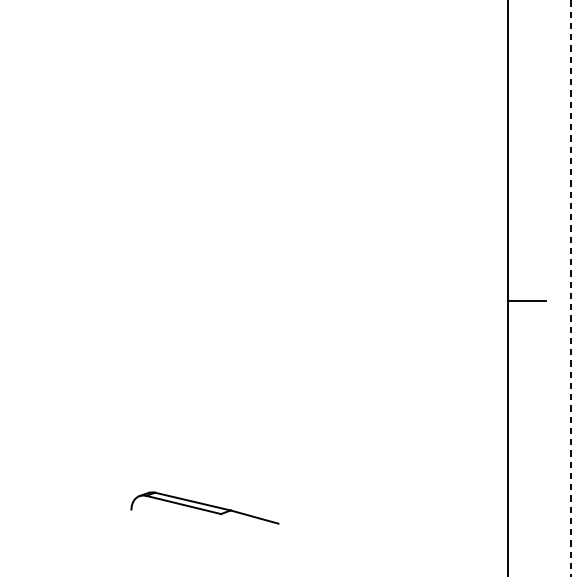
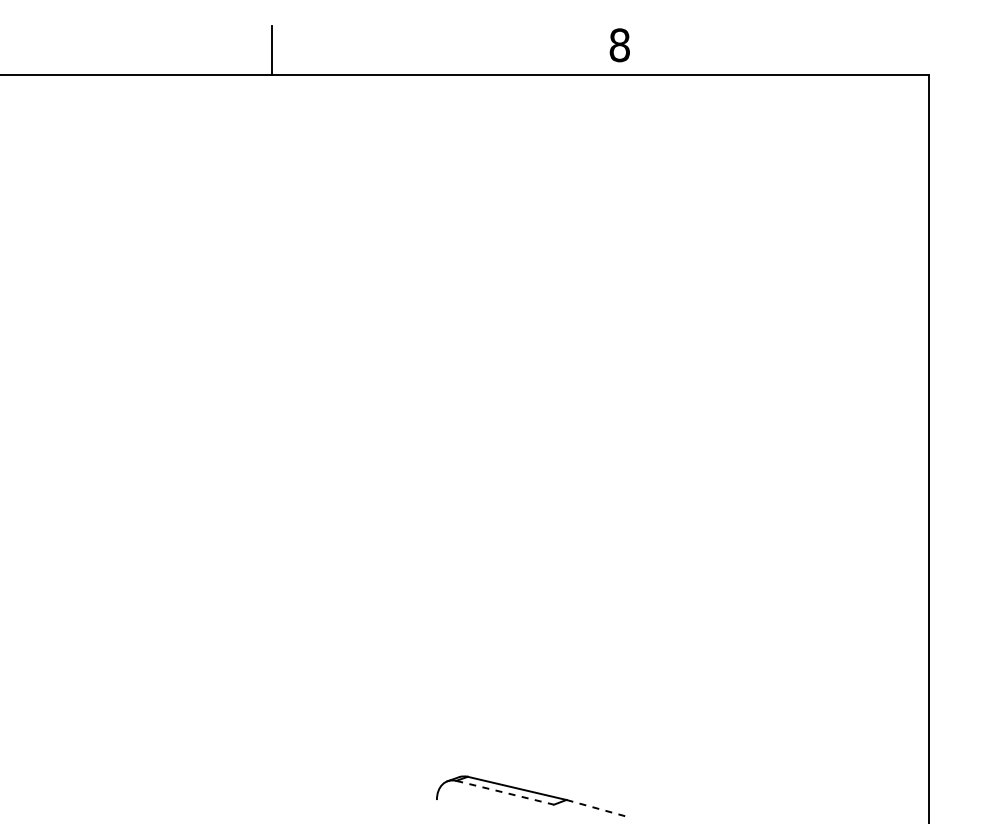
line: (527, 300) -> (953, 526), removed
line: (183, 504) -> (505, 792), solid -> dashed
line: (255, 516) -> (598, 808), solid -> dashed

